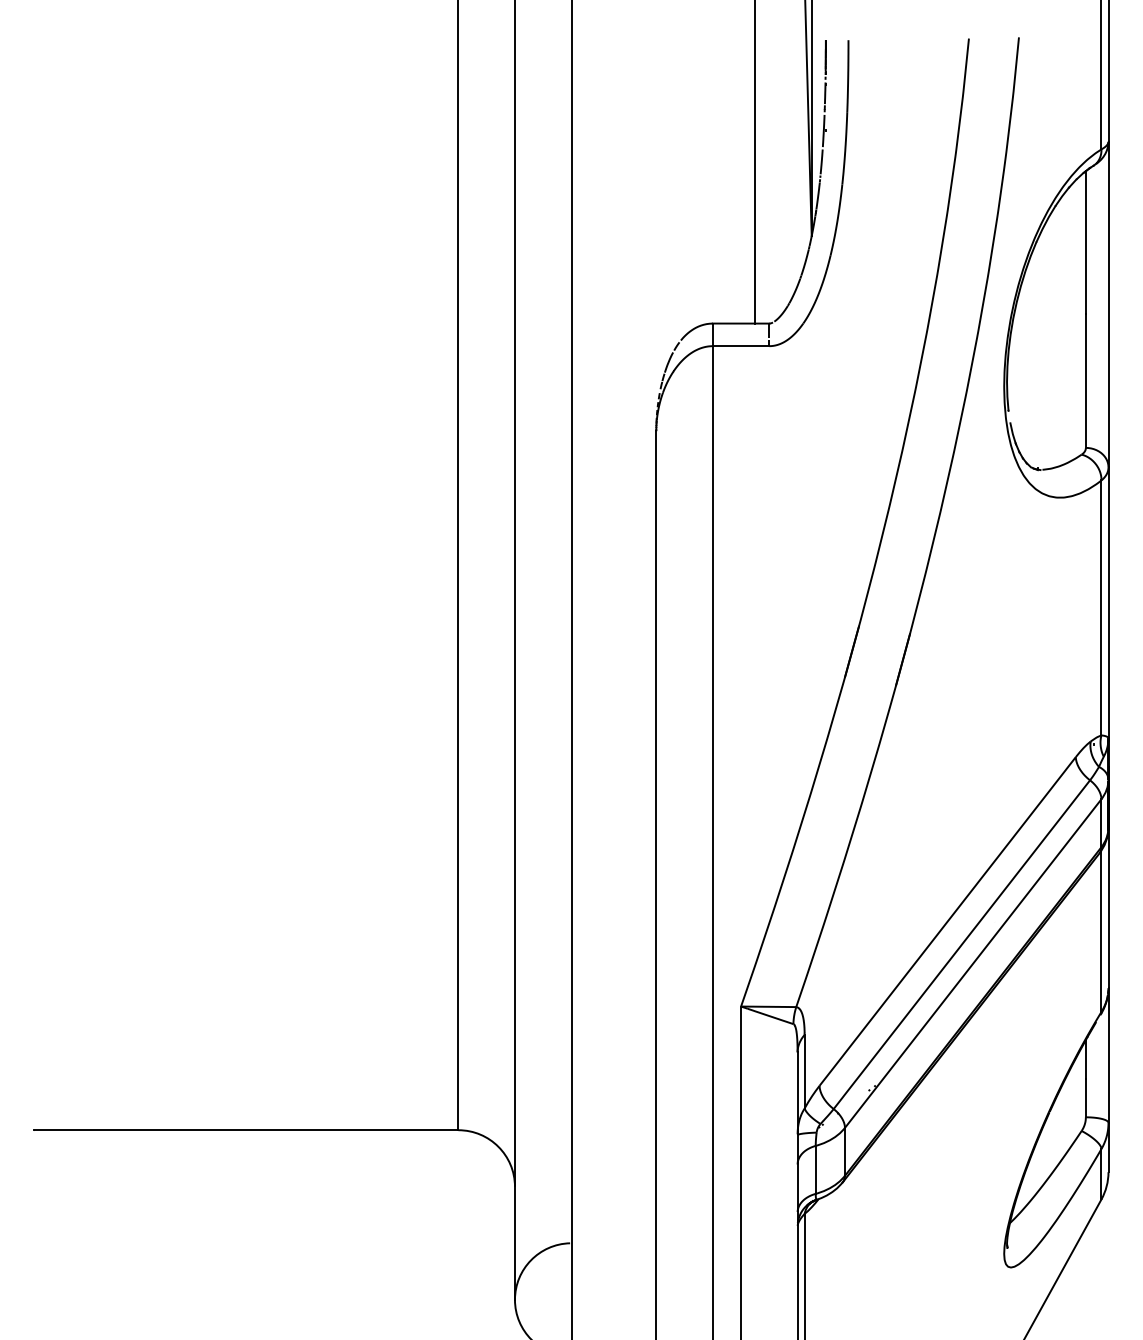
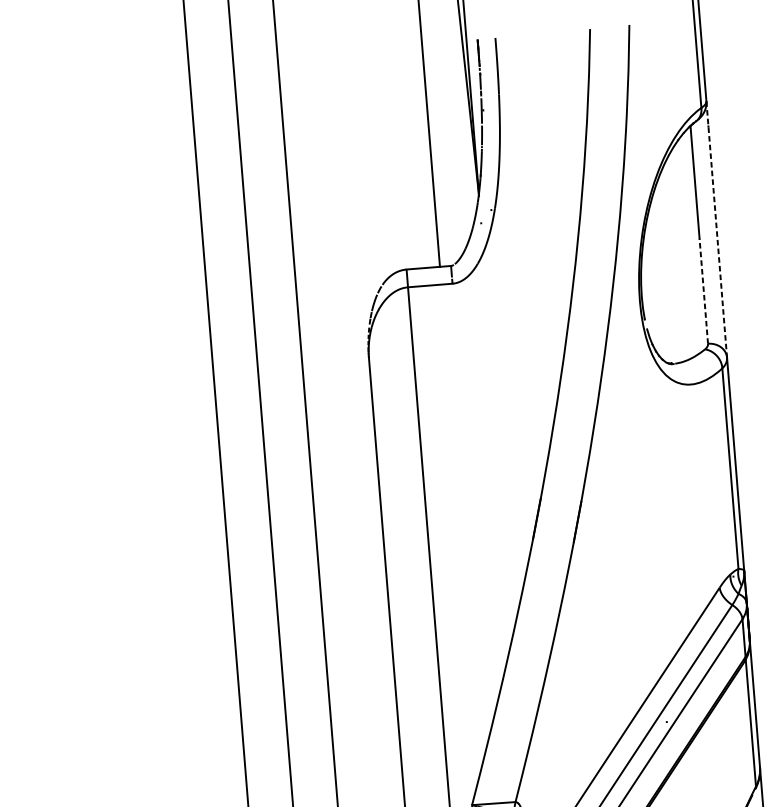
line: (1108, 304) -> (716, 229), solid -> dashed
line: (1085, 381) -> (703, 291), solid -> dashed

